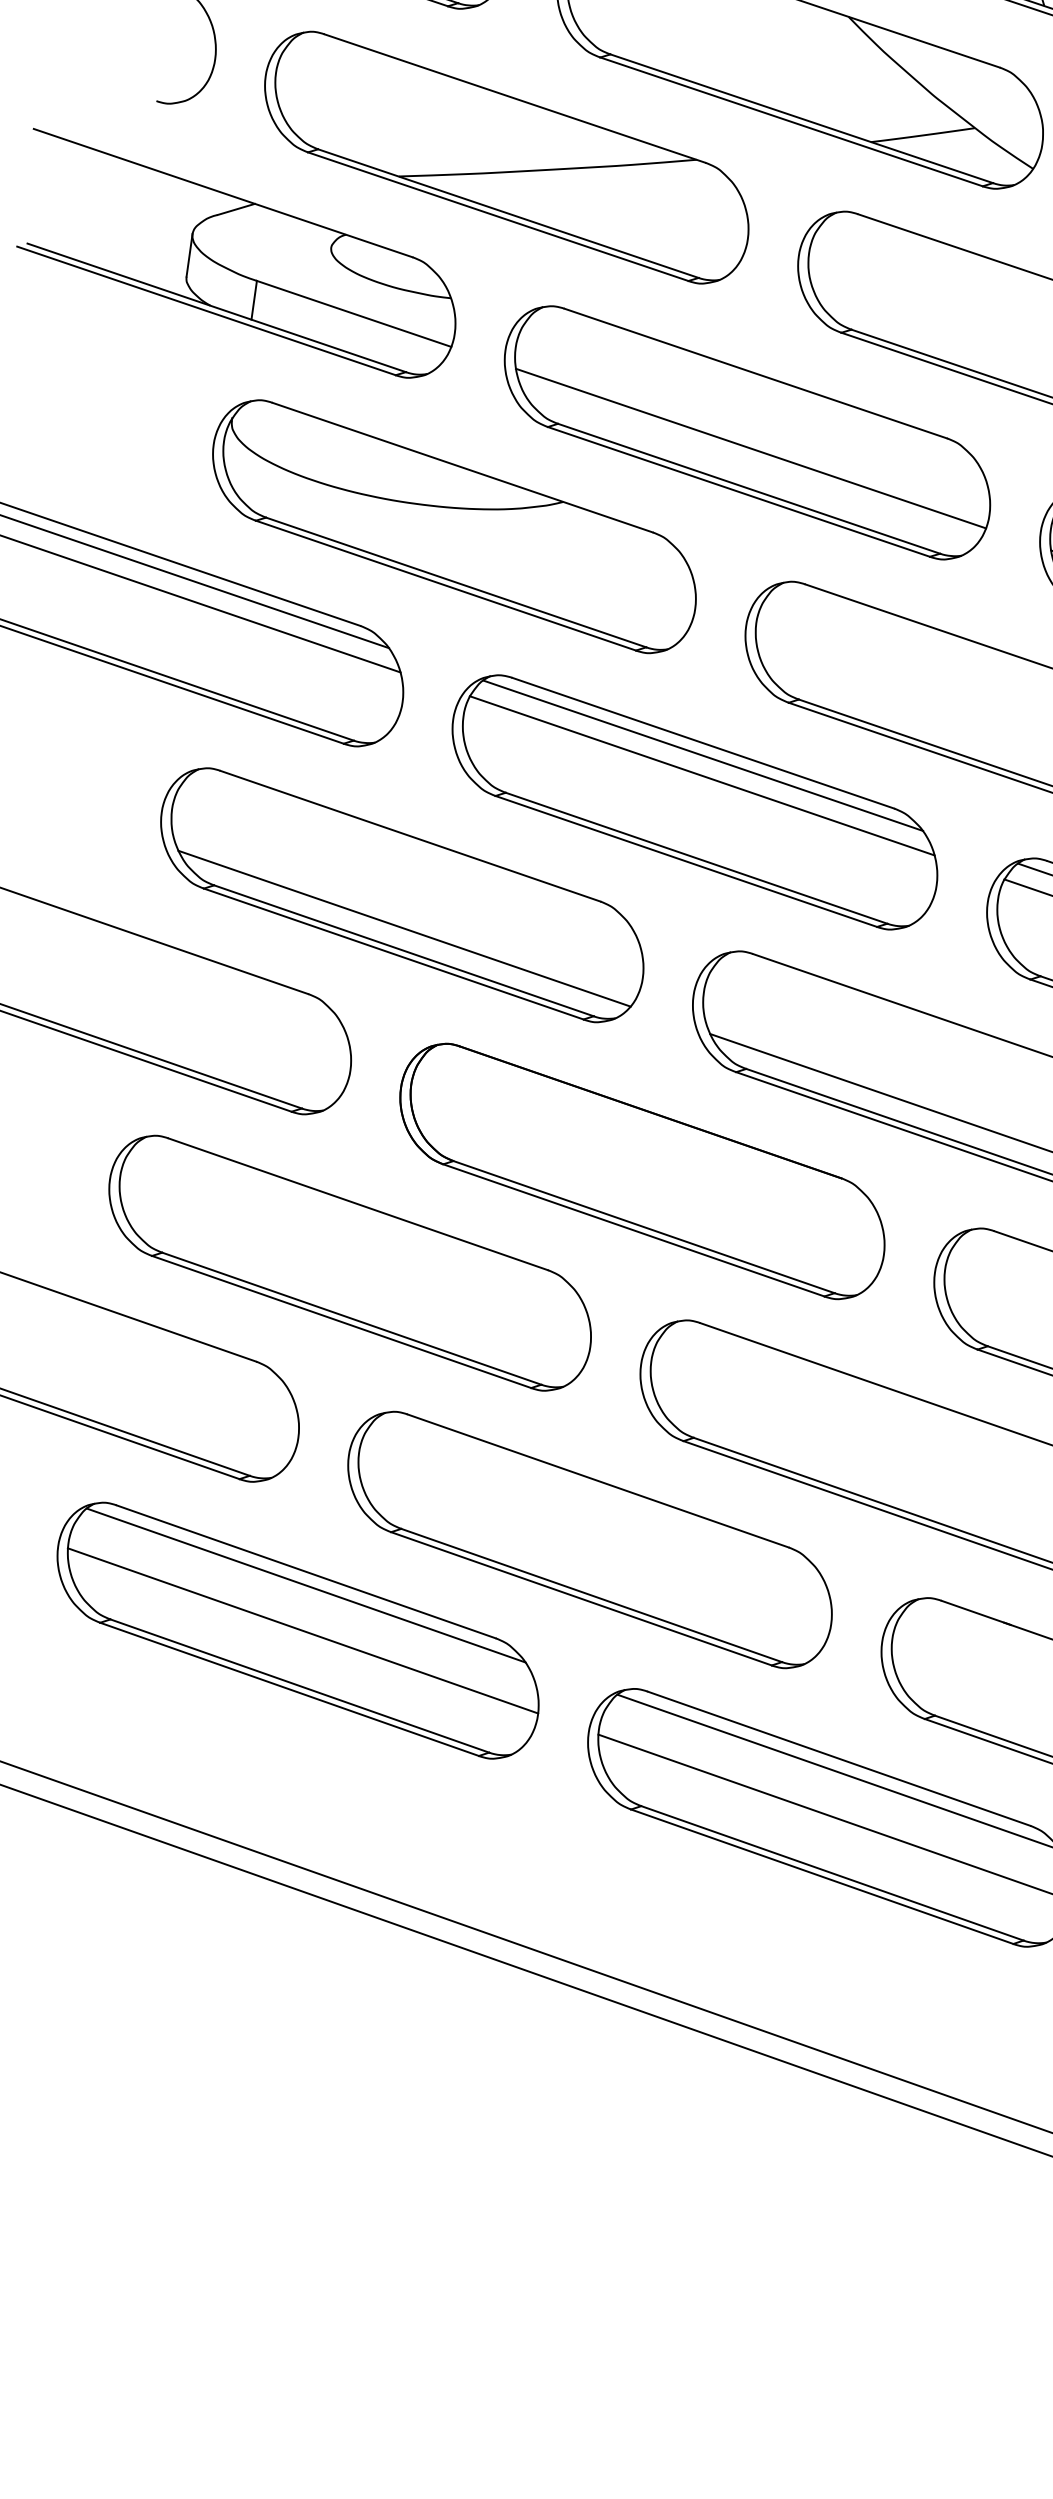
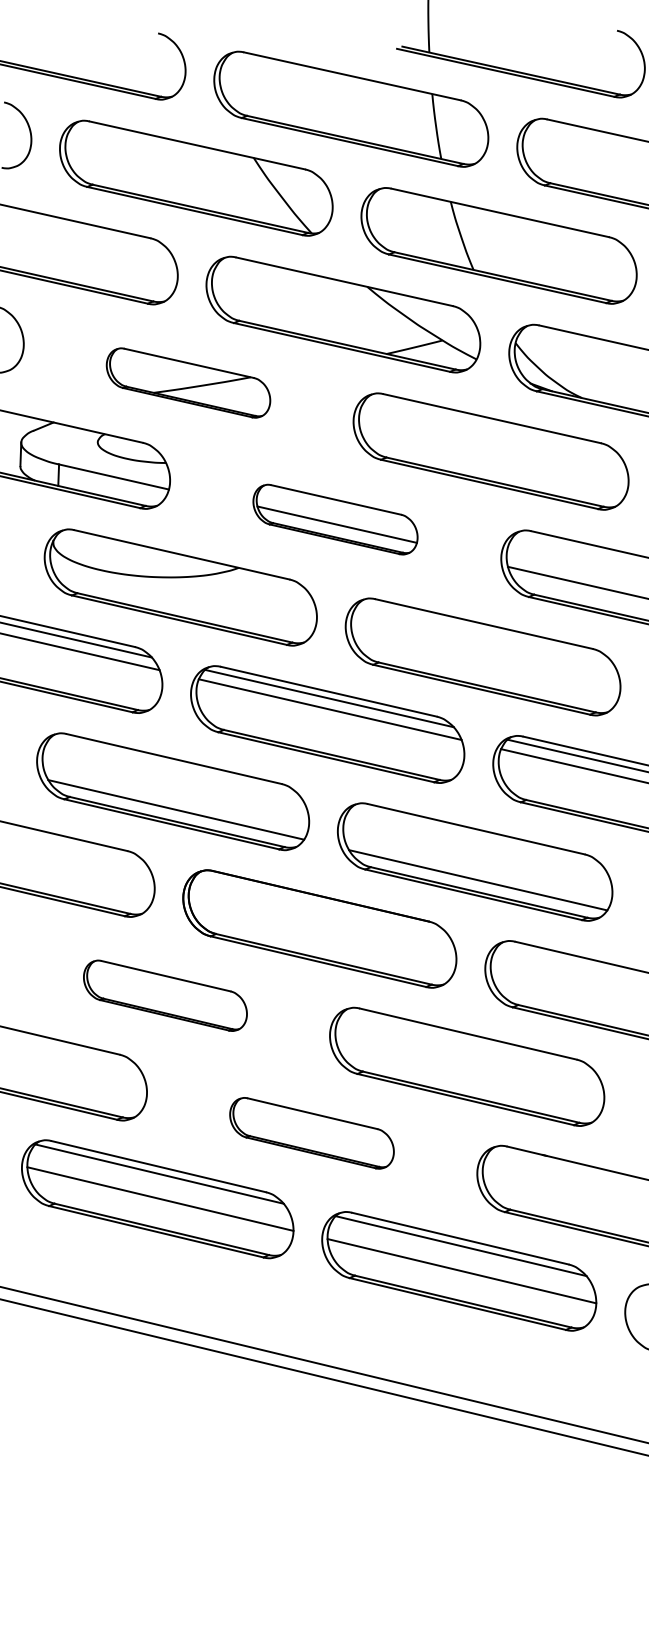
part: (506, 156) -> (188, 382), size x0.6
part: (747, 432) -> (335, 519), size x0.6
part: (350, 1262) -> (165, 995), size x0.6
part: (589, 1540) -> (311, 1133), size x0.6

